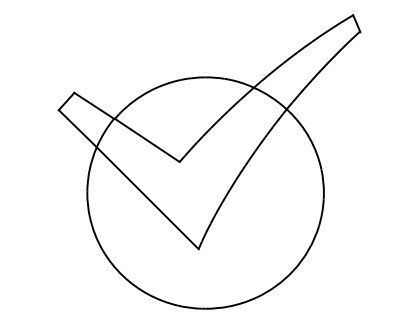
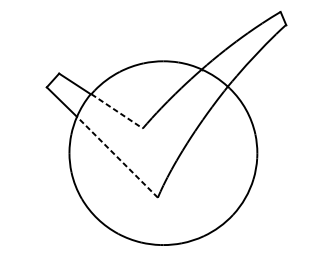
line: (147, 140) -> (117, 111), solid -> dashed
line: (147, 197) -> (117, 156), solid -> dashed

